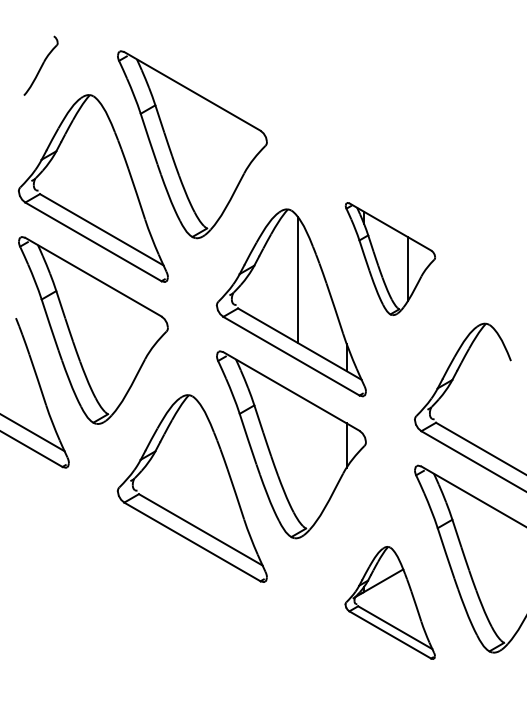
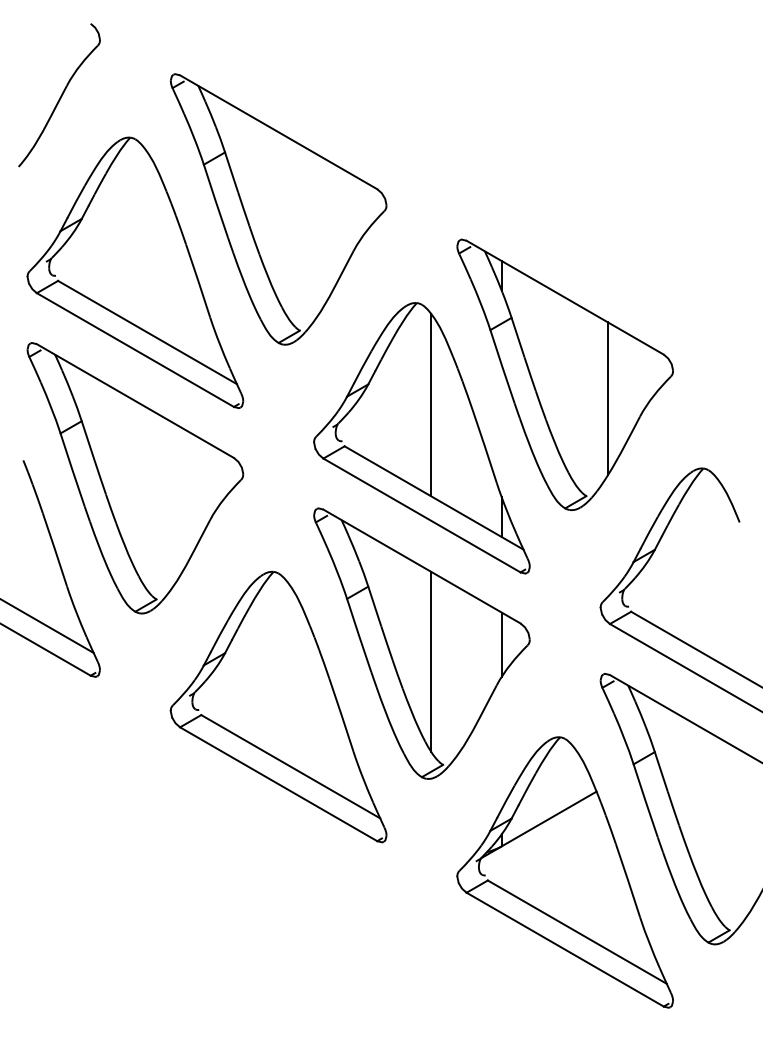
part: (40, 65) -> (58, 94), size x1.67
part: (390, 258) -> (565, 374), size x1.67
line: (297, 457) -> (430, 662), added
part: (389, 602) -> (563, 871), size x1.67

